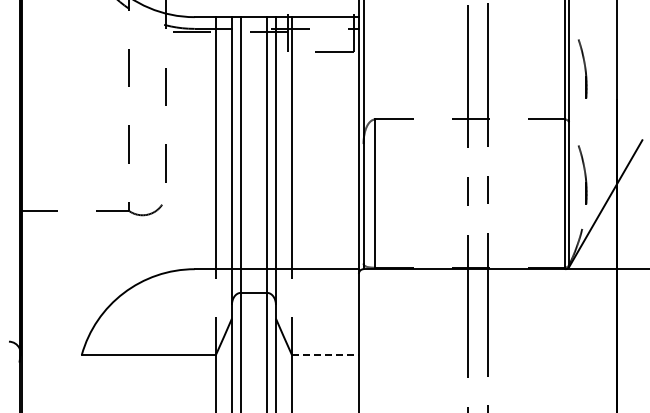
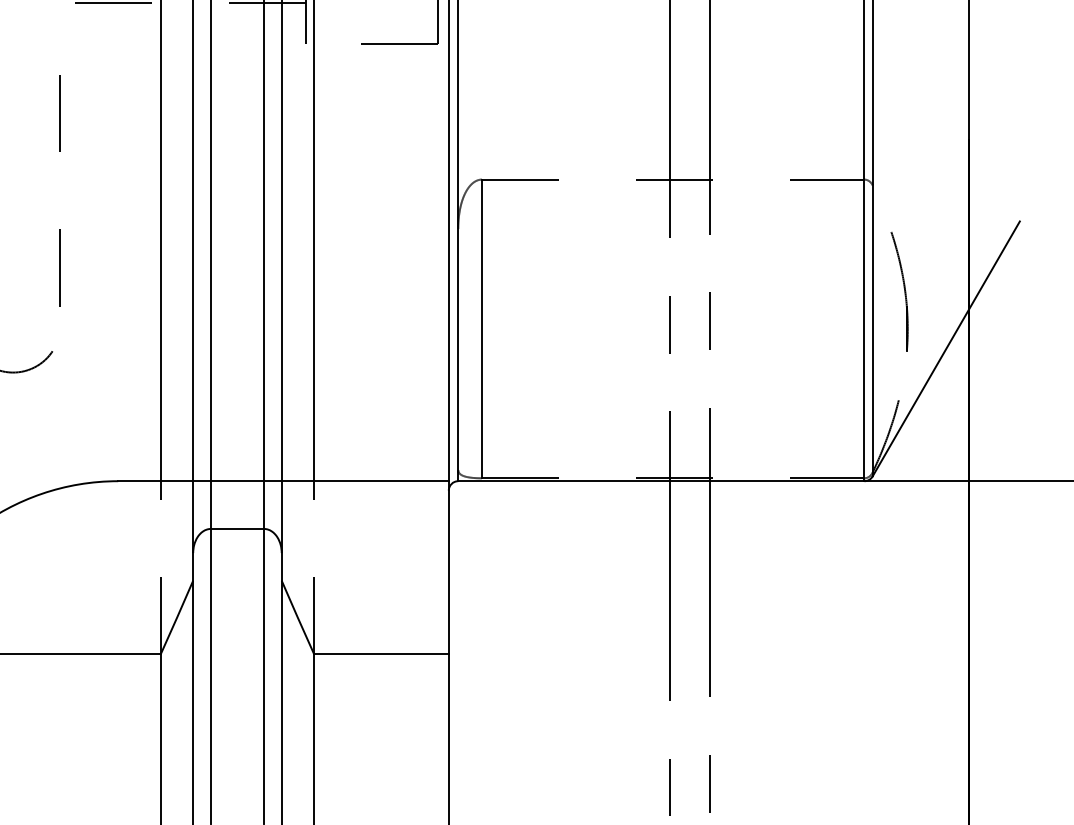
part: (582, 68) -> (899, 76), removed
line: (325, 355) -> (381, 655), dashed -> solid

